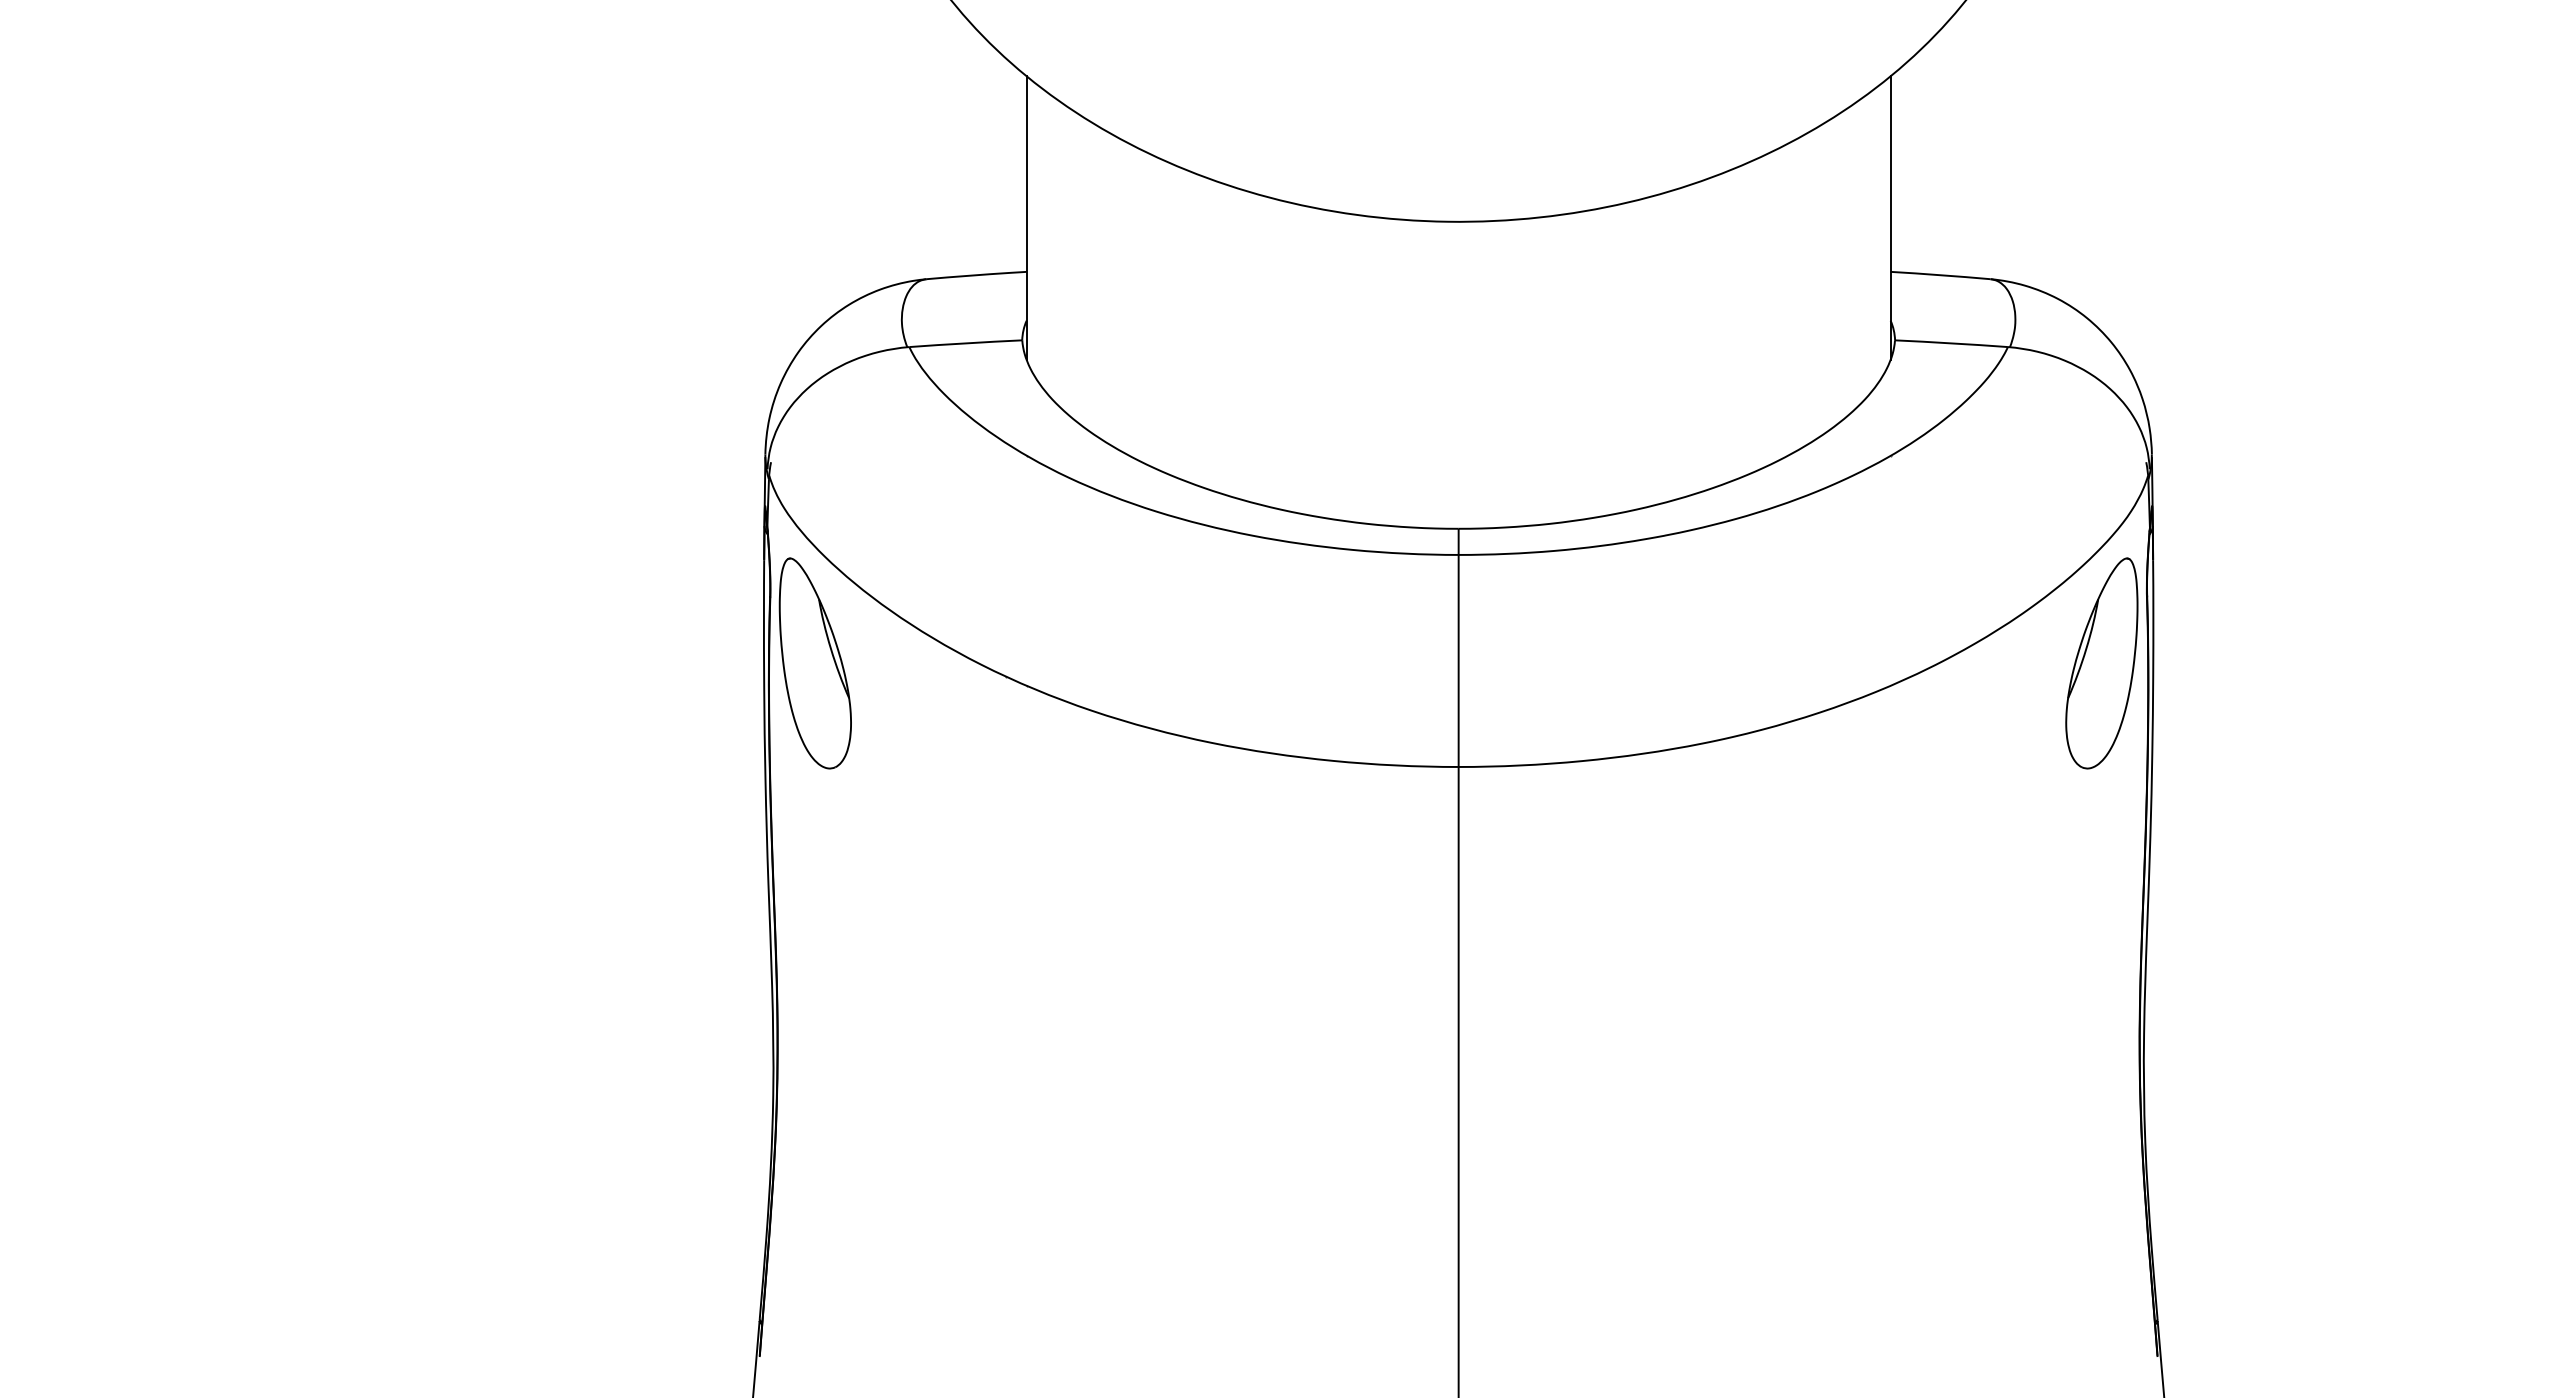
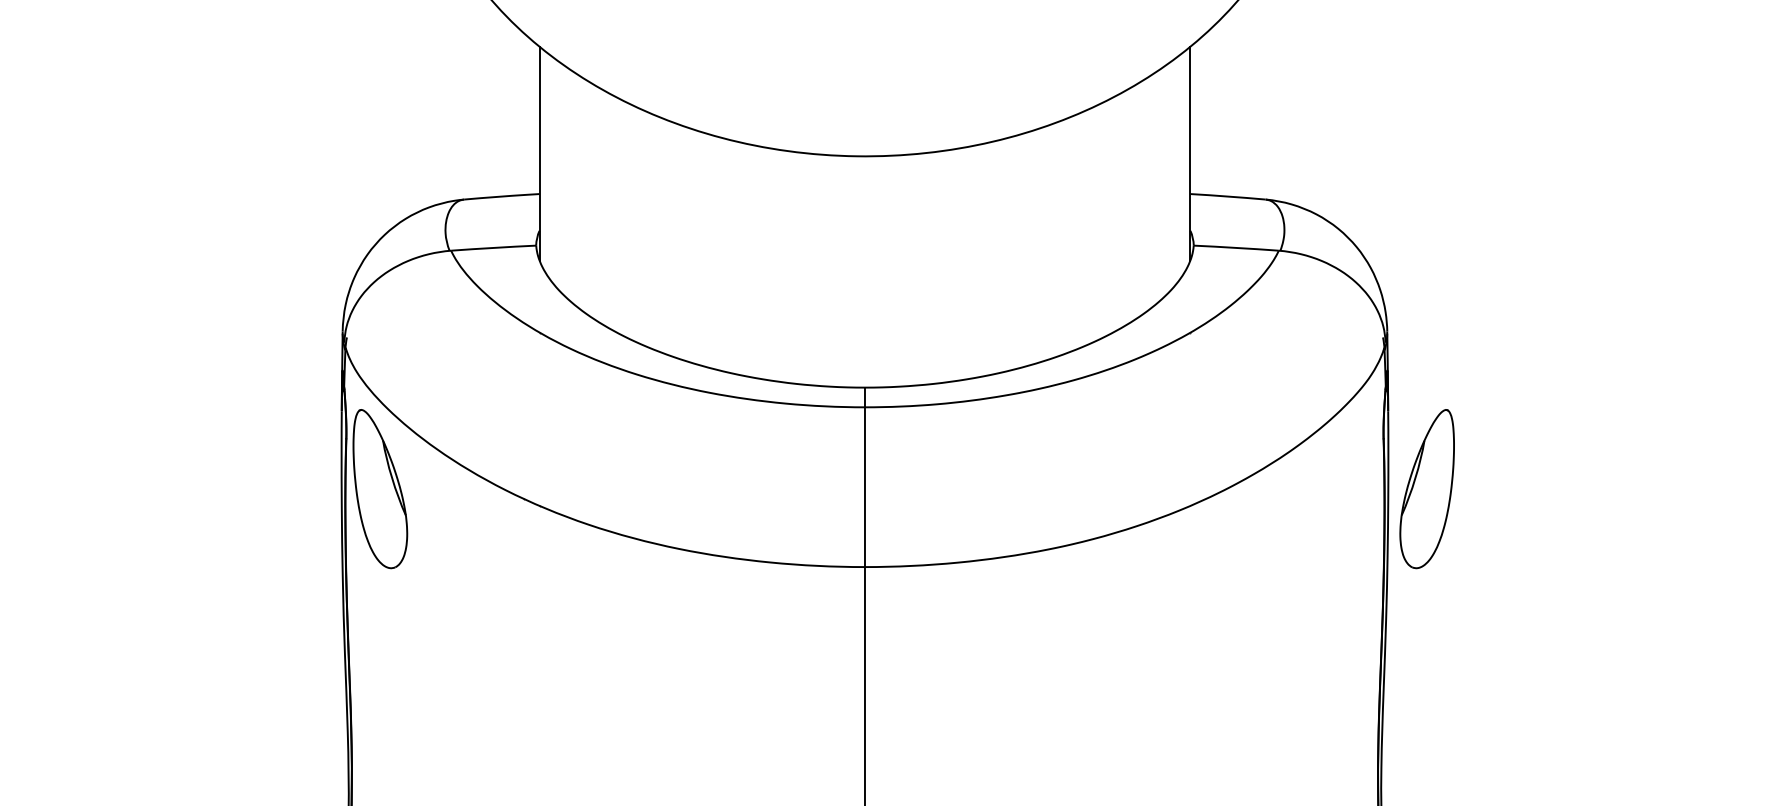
part: (2101, 663) -> (1426, 489), moved

